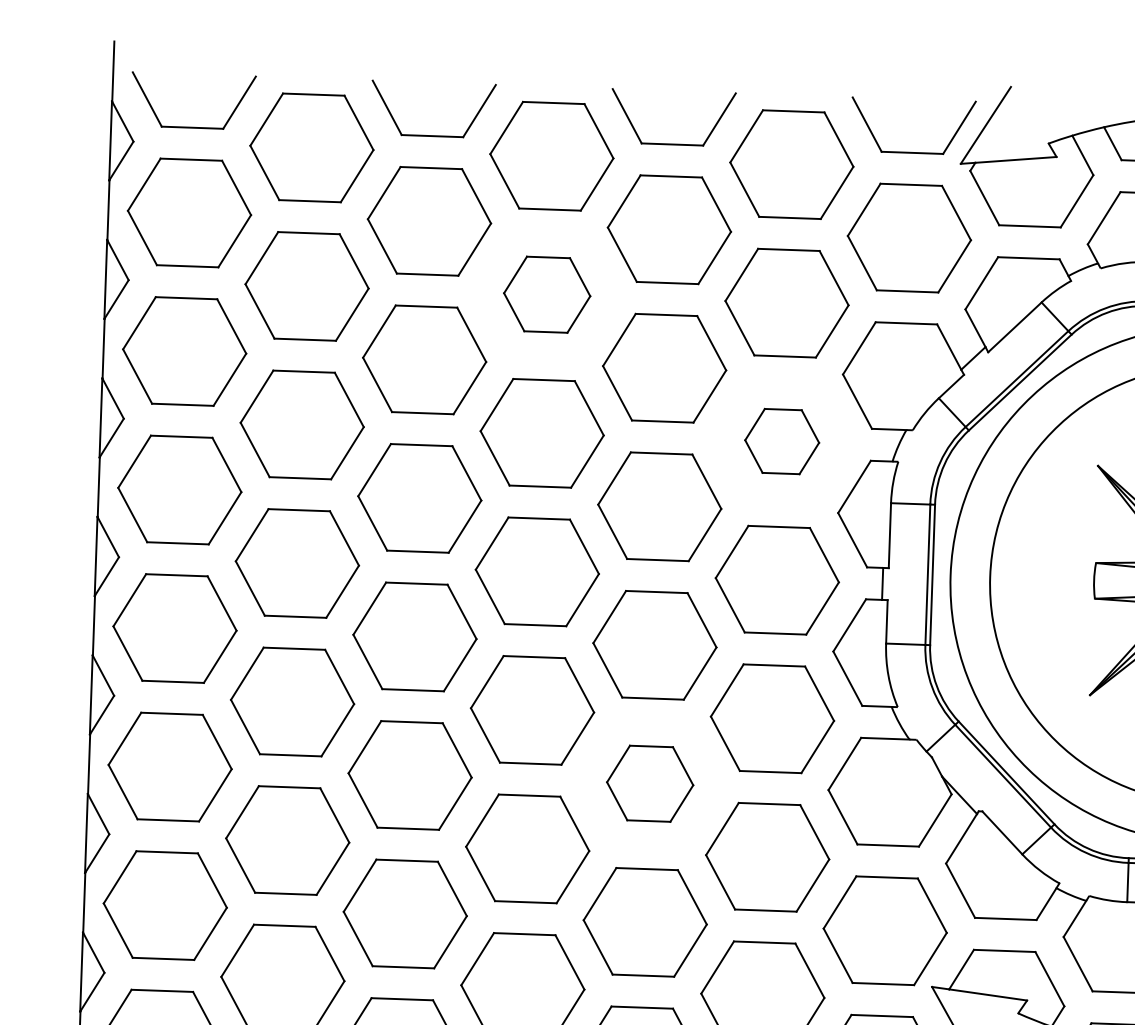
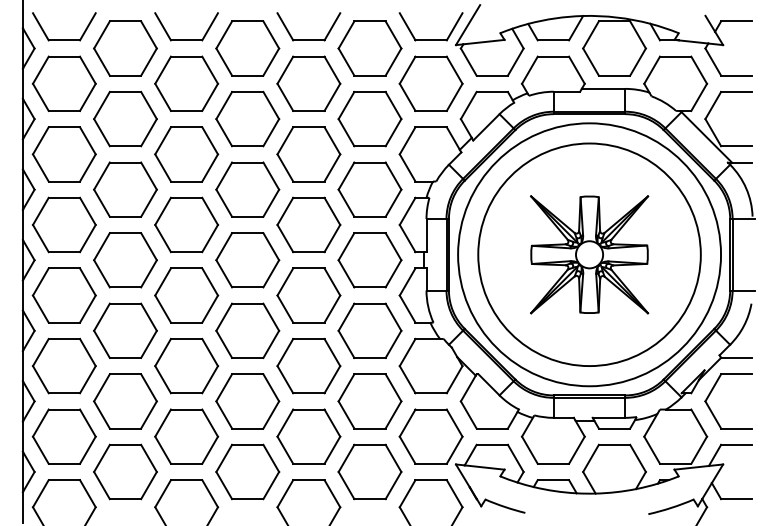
part: (546, 293) -> (247, 118), size x1.43
part: (781, 441) -> (369, 189), size x1.67
part: (649, 782) -> (308, 365), size x1.43

